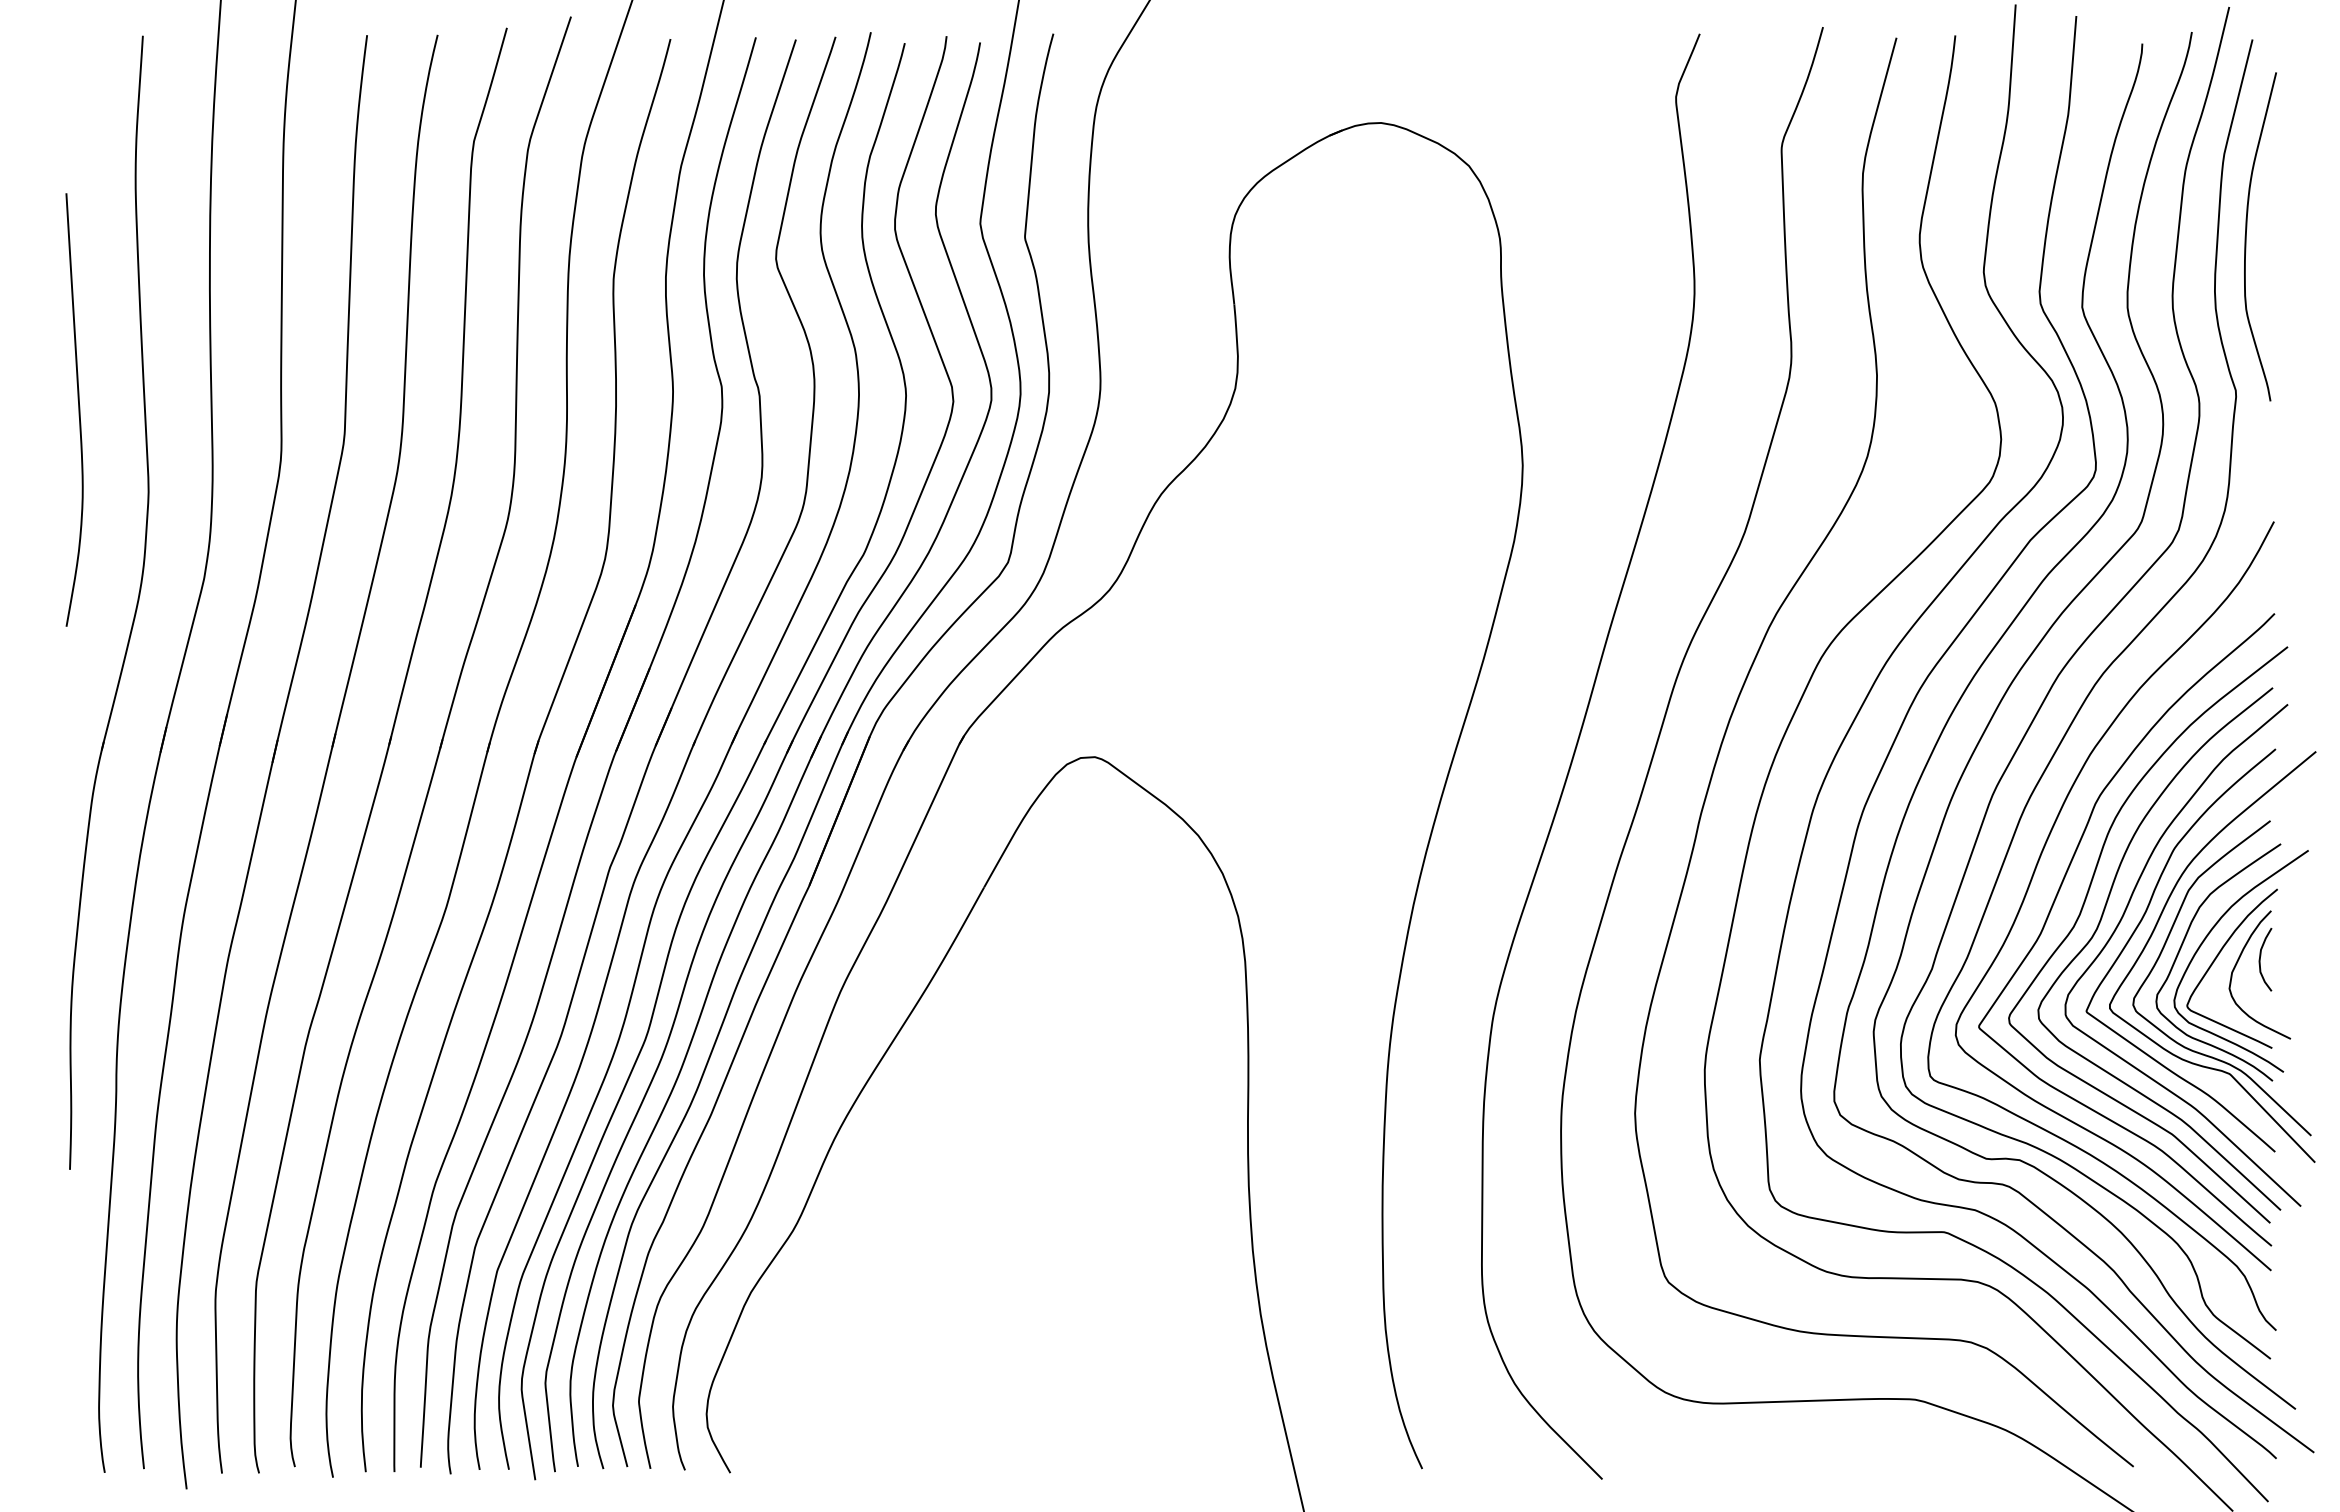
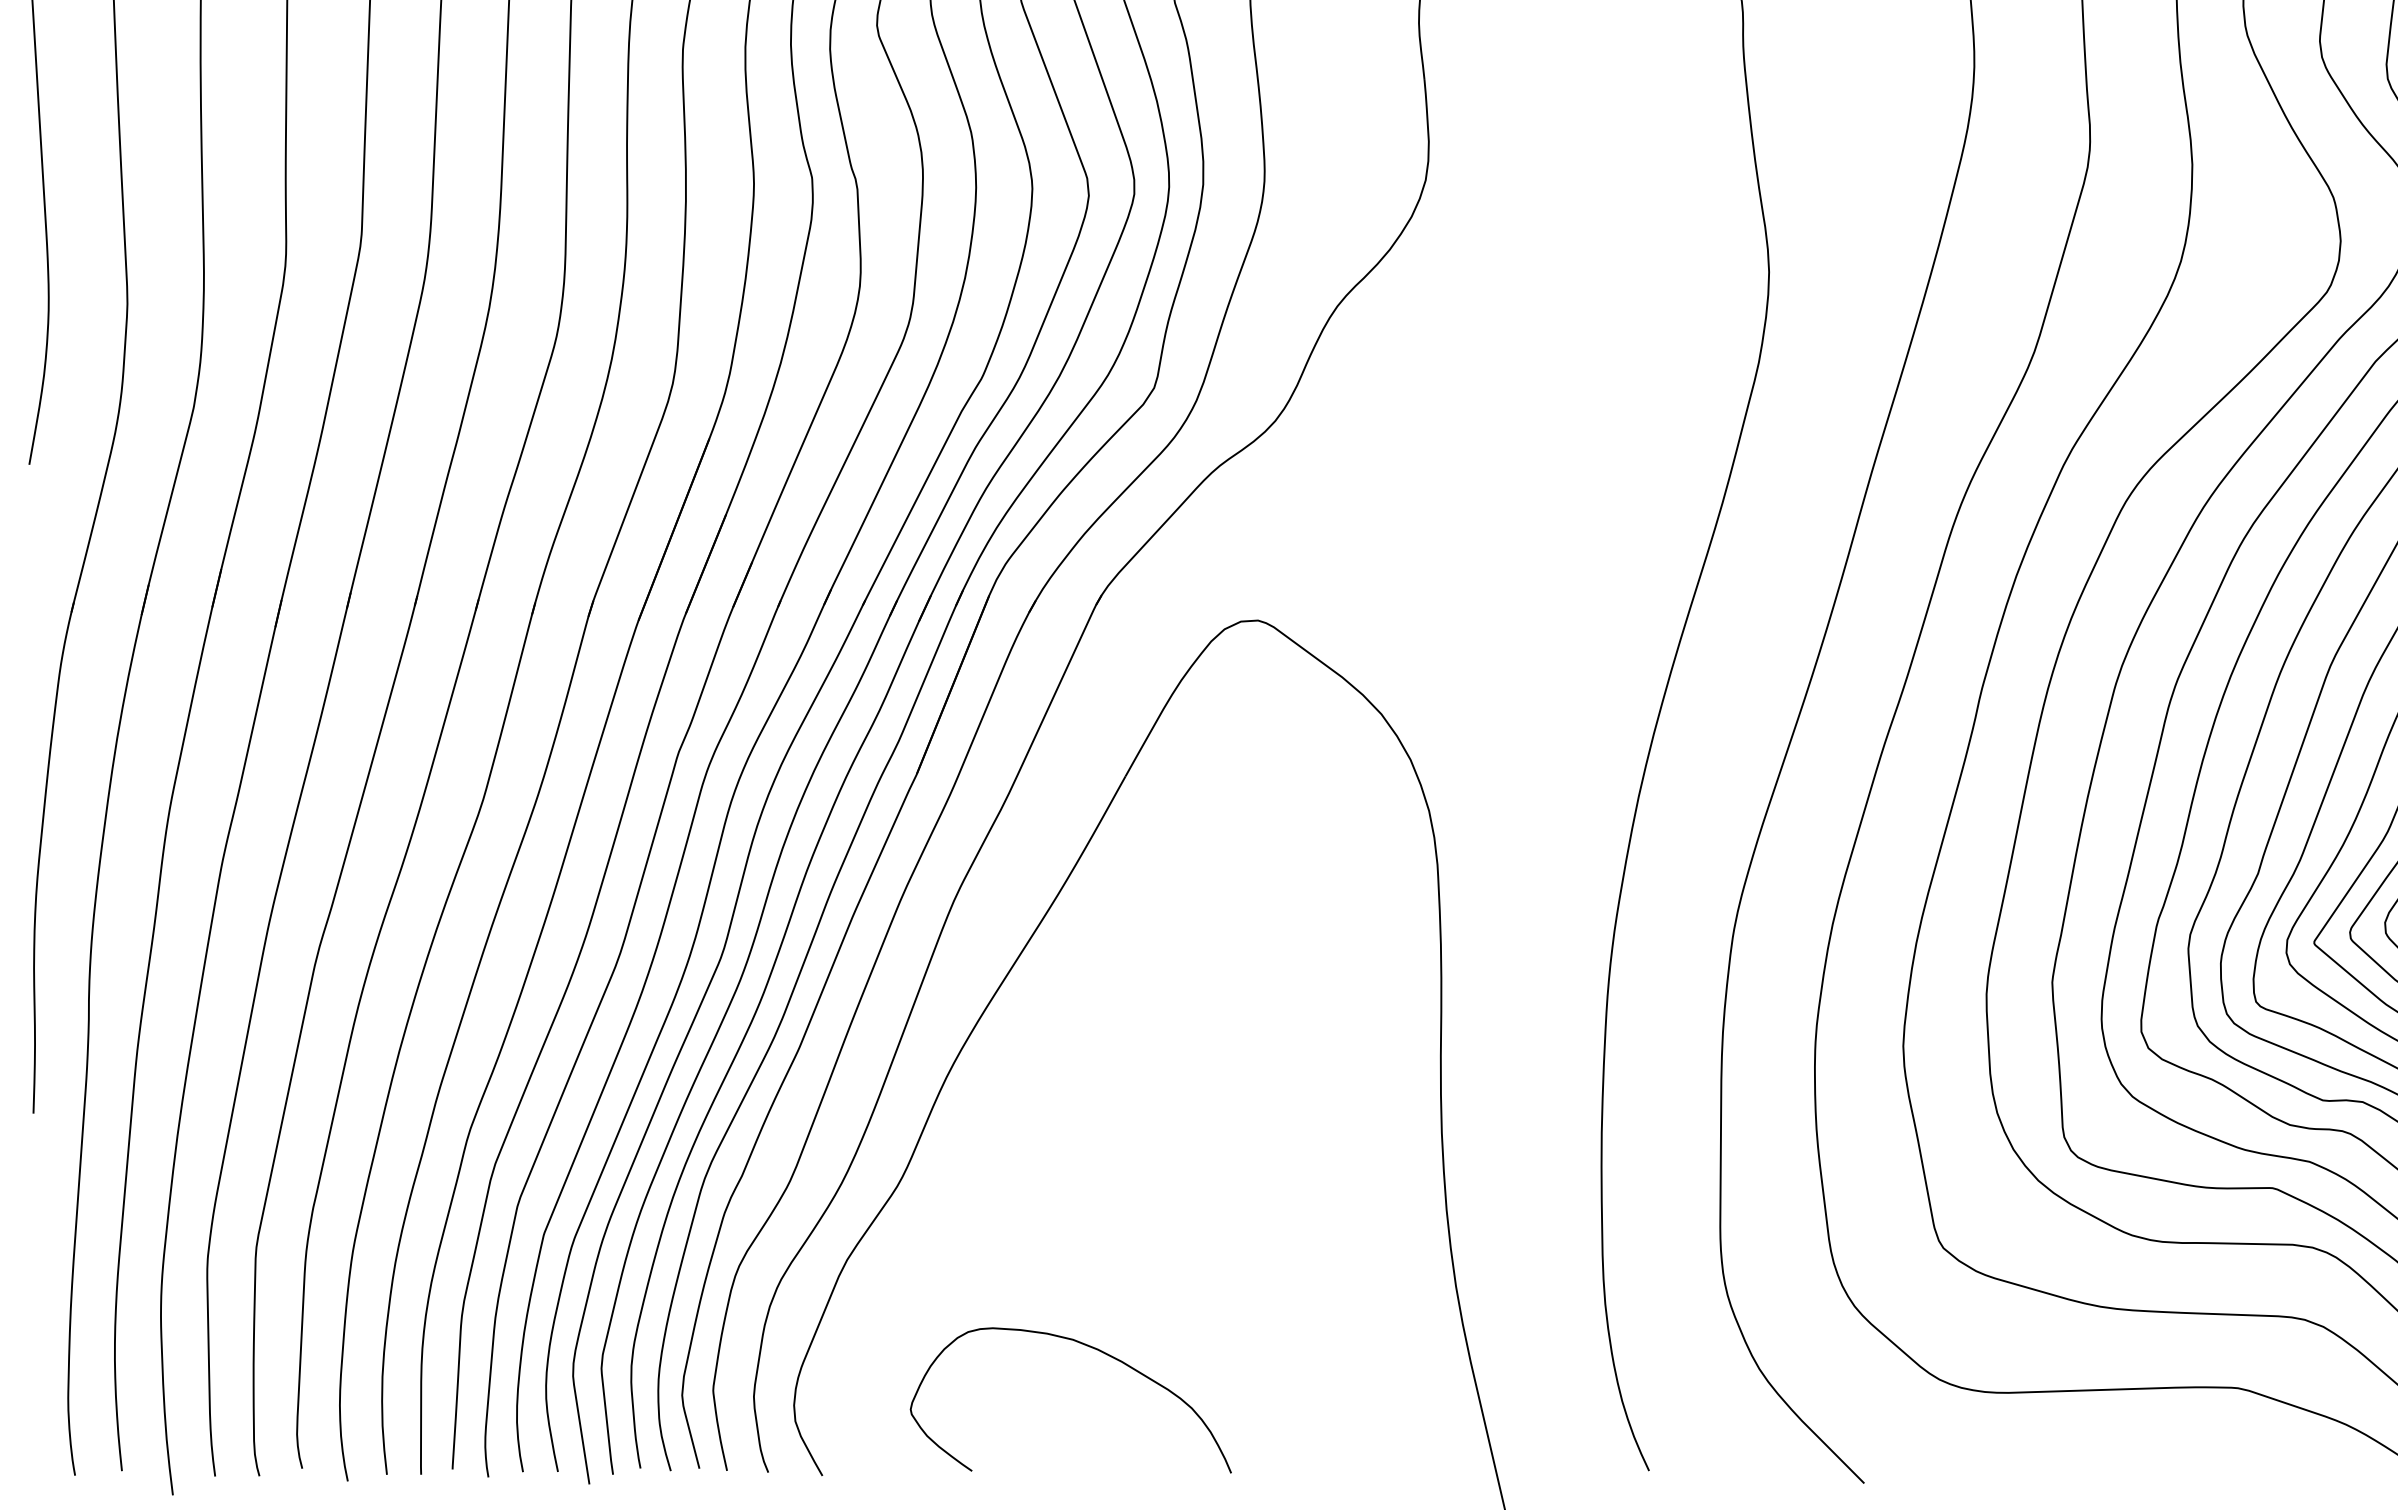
curve: (955, 1366) -> (1091, 1348), added

